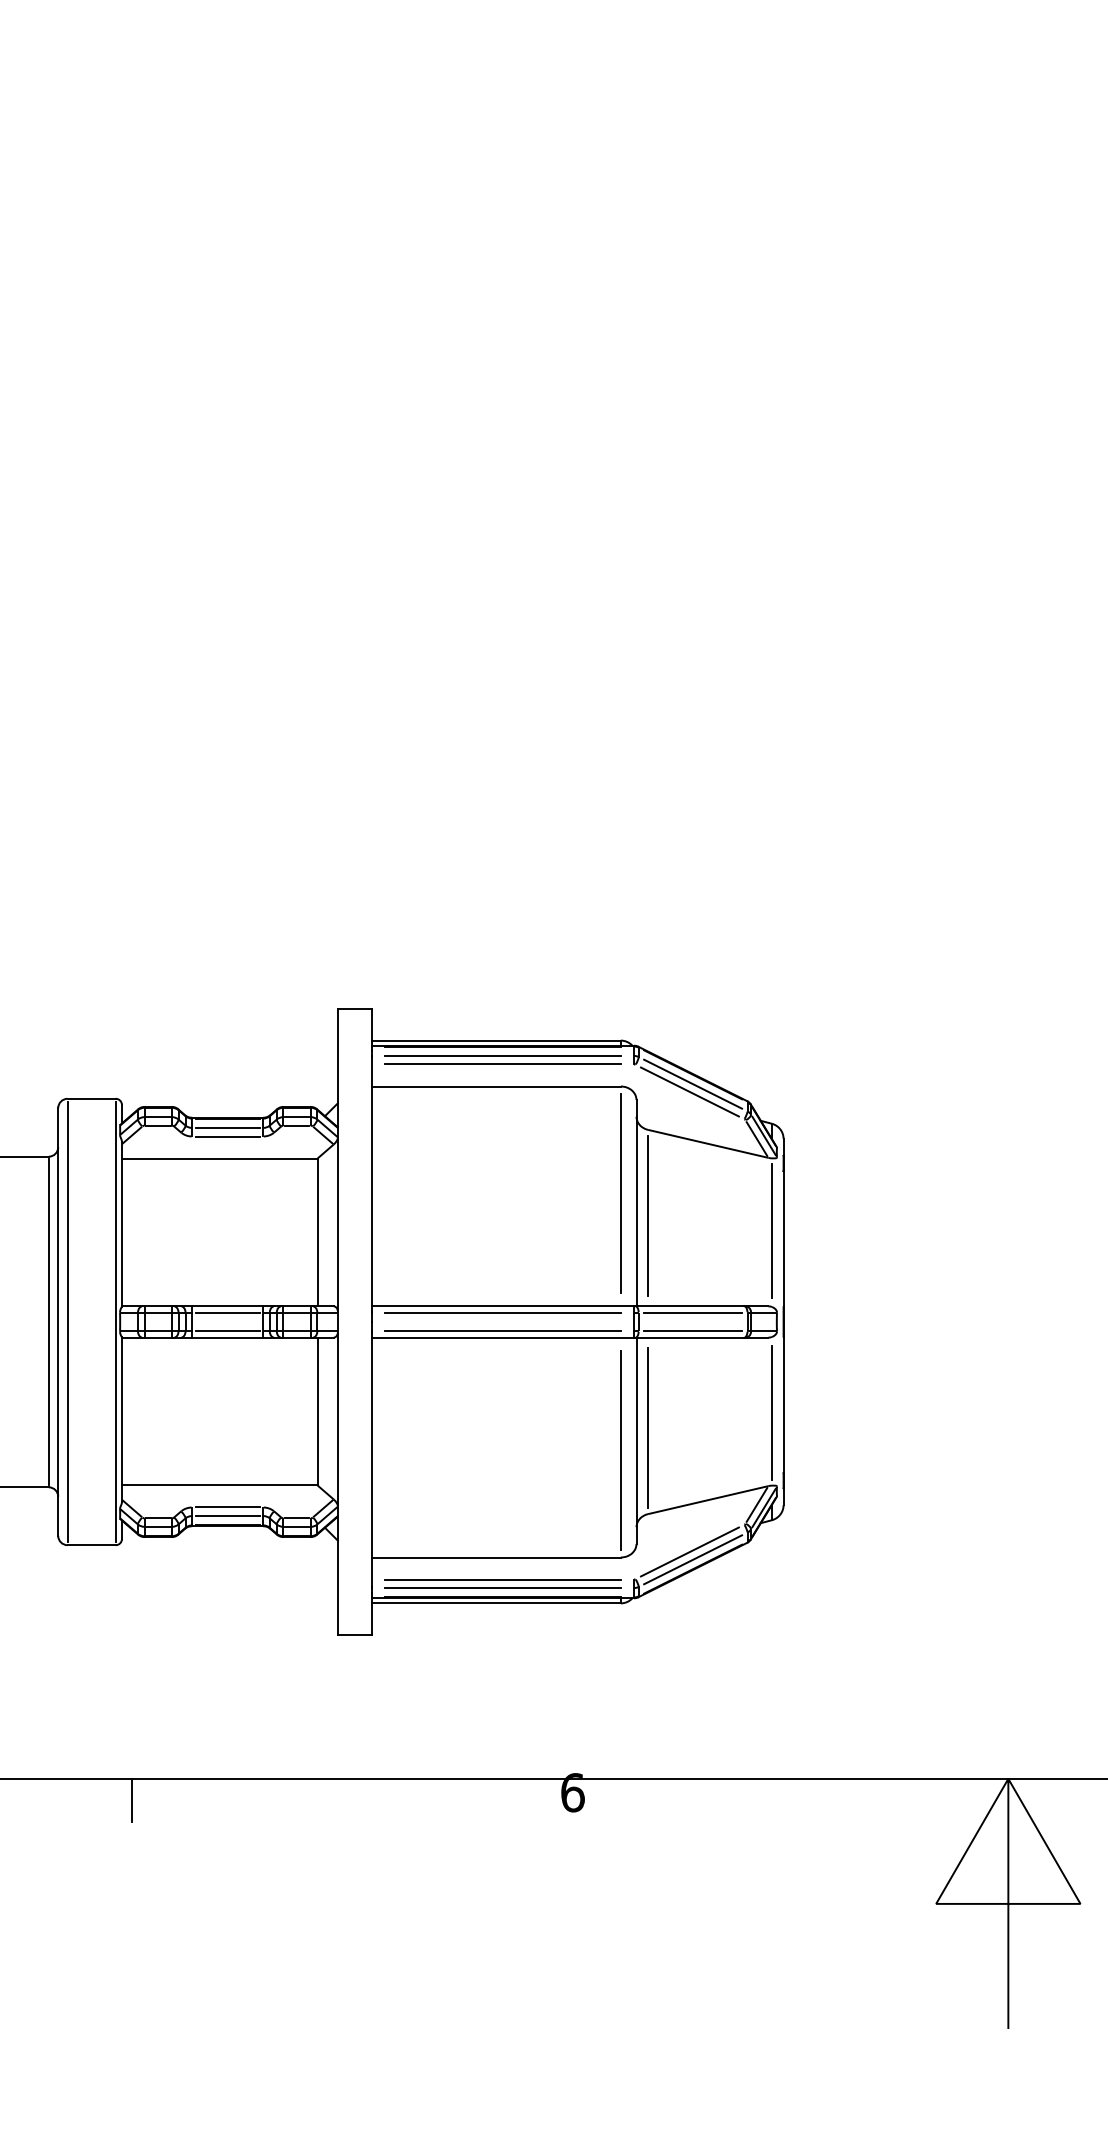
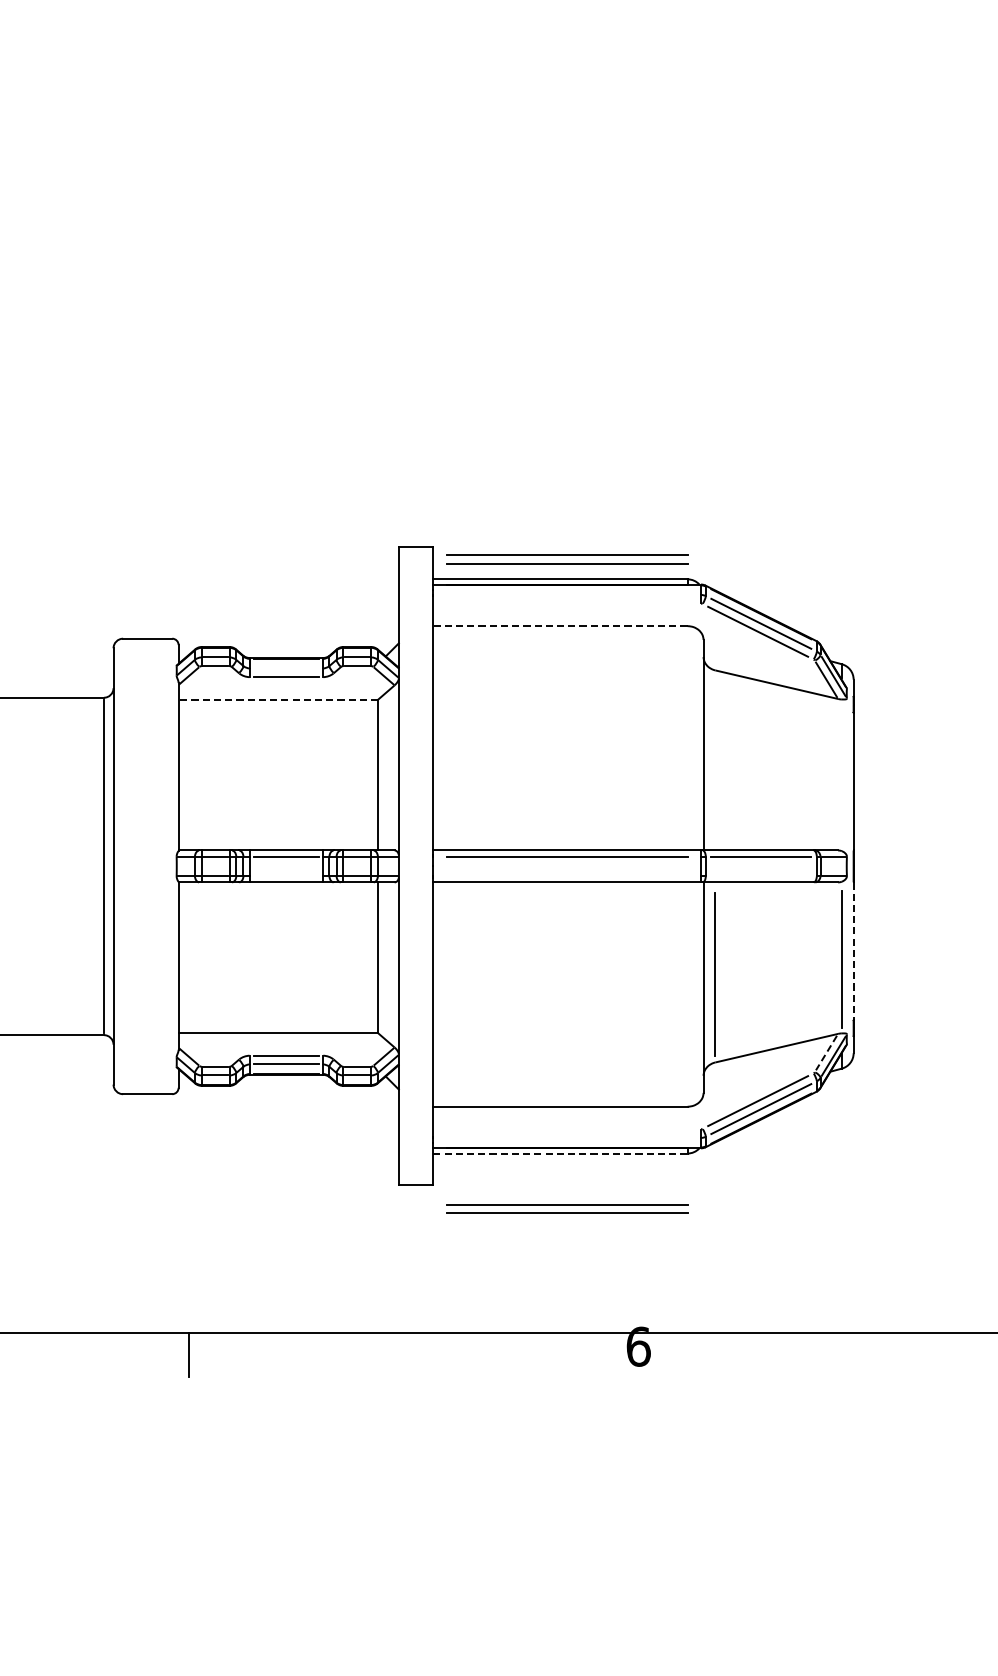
part: (502, 1059) -> (566, 558), moved
line: (496, 1086) -> (560, 626), solid -> dashed
line: (227, 1127) -> (286, 667), removed
line: (219, 1158) -> (278, 699), solid -> dashed
line: (620, 1193) -> (687, 735), removed
line: (648, 1215) -> (715, 757), removed
line: (772, 1230) -> (842, 773), removed
line: (67, 1321) -> (123, 865), removed
line: (115, 1321) -> (171, 865), removed
line: (227, 1331) -> (286, 876), removed
line: (502, 1331) -> (566, 876), removed
line: (693, 1331) -> (761, 876), removed
line: (783, 1405) -> (853, 951), solid -> dashed
line: (620, 1450) -> (687, 997), removed
line: (756, 1504) -> (826, 1052), solid -> dashed
part: (502, 1583) -> (566, 1208), moved
line: (496, 1603) -> (560, 1153), solid -> dashed

